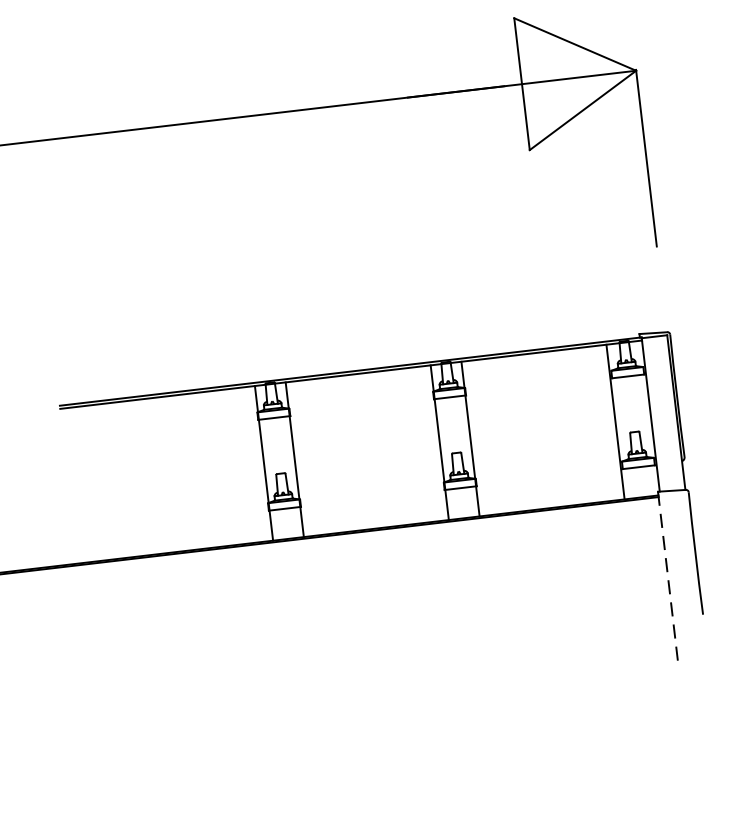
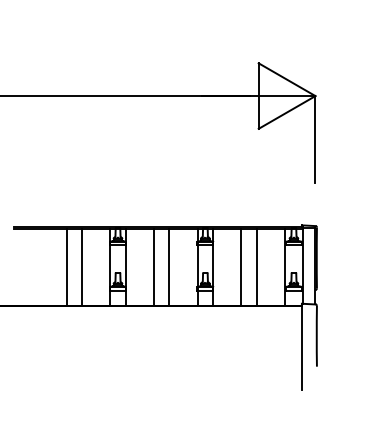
line: (557, 427) -> (256, 266), added
line: (527, 431) -> (241, 266), added
line: (382, 448) -> (169, 266), added
line: (352, 451) -> (154, 266), added
line: (205, 468) -> (81, 266), added
line: (175, 472) -> (66, 266), added
line: (667, 579) -> (301, 347), dashed -> solid

